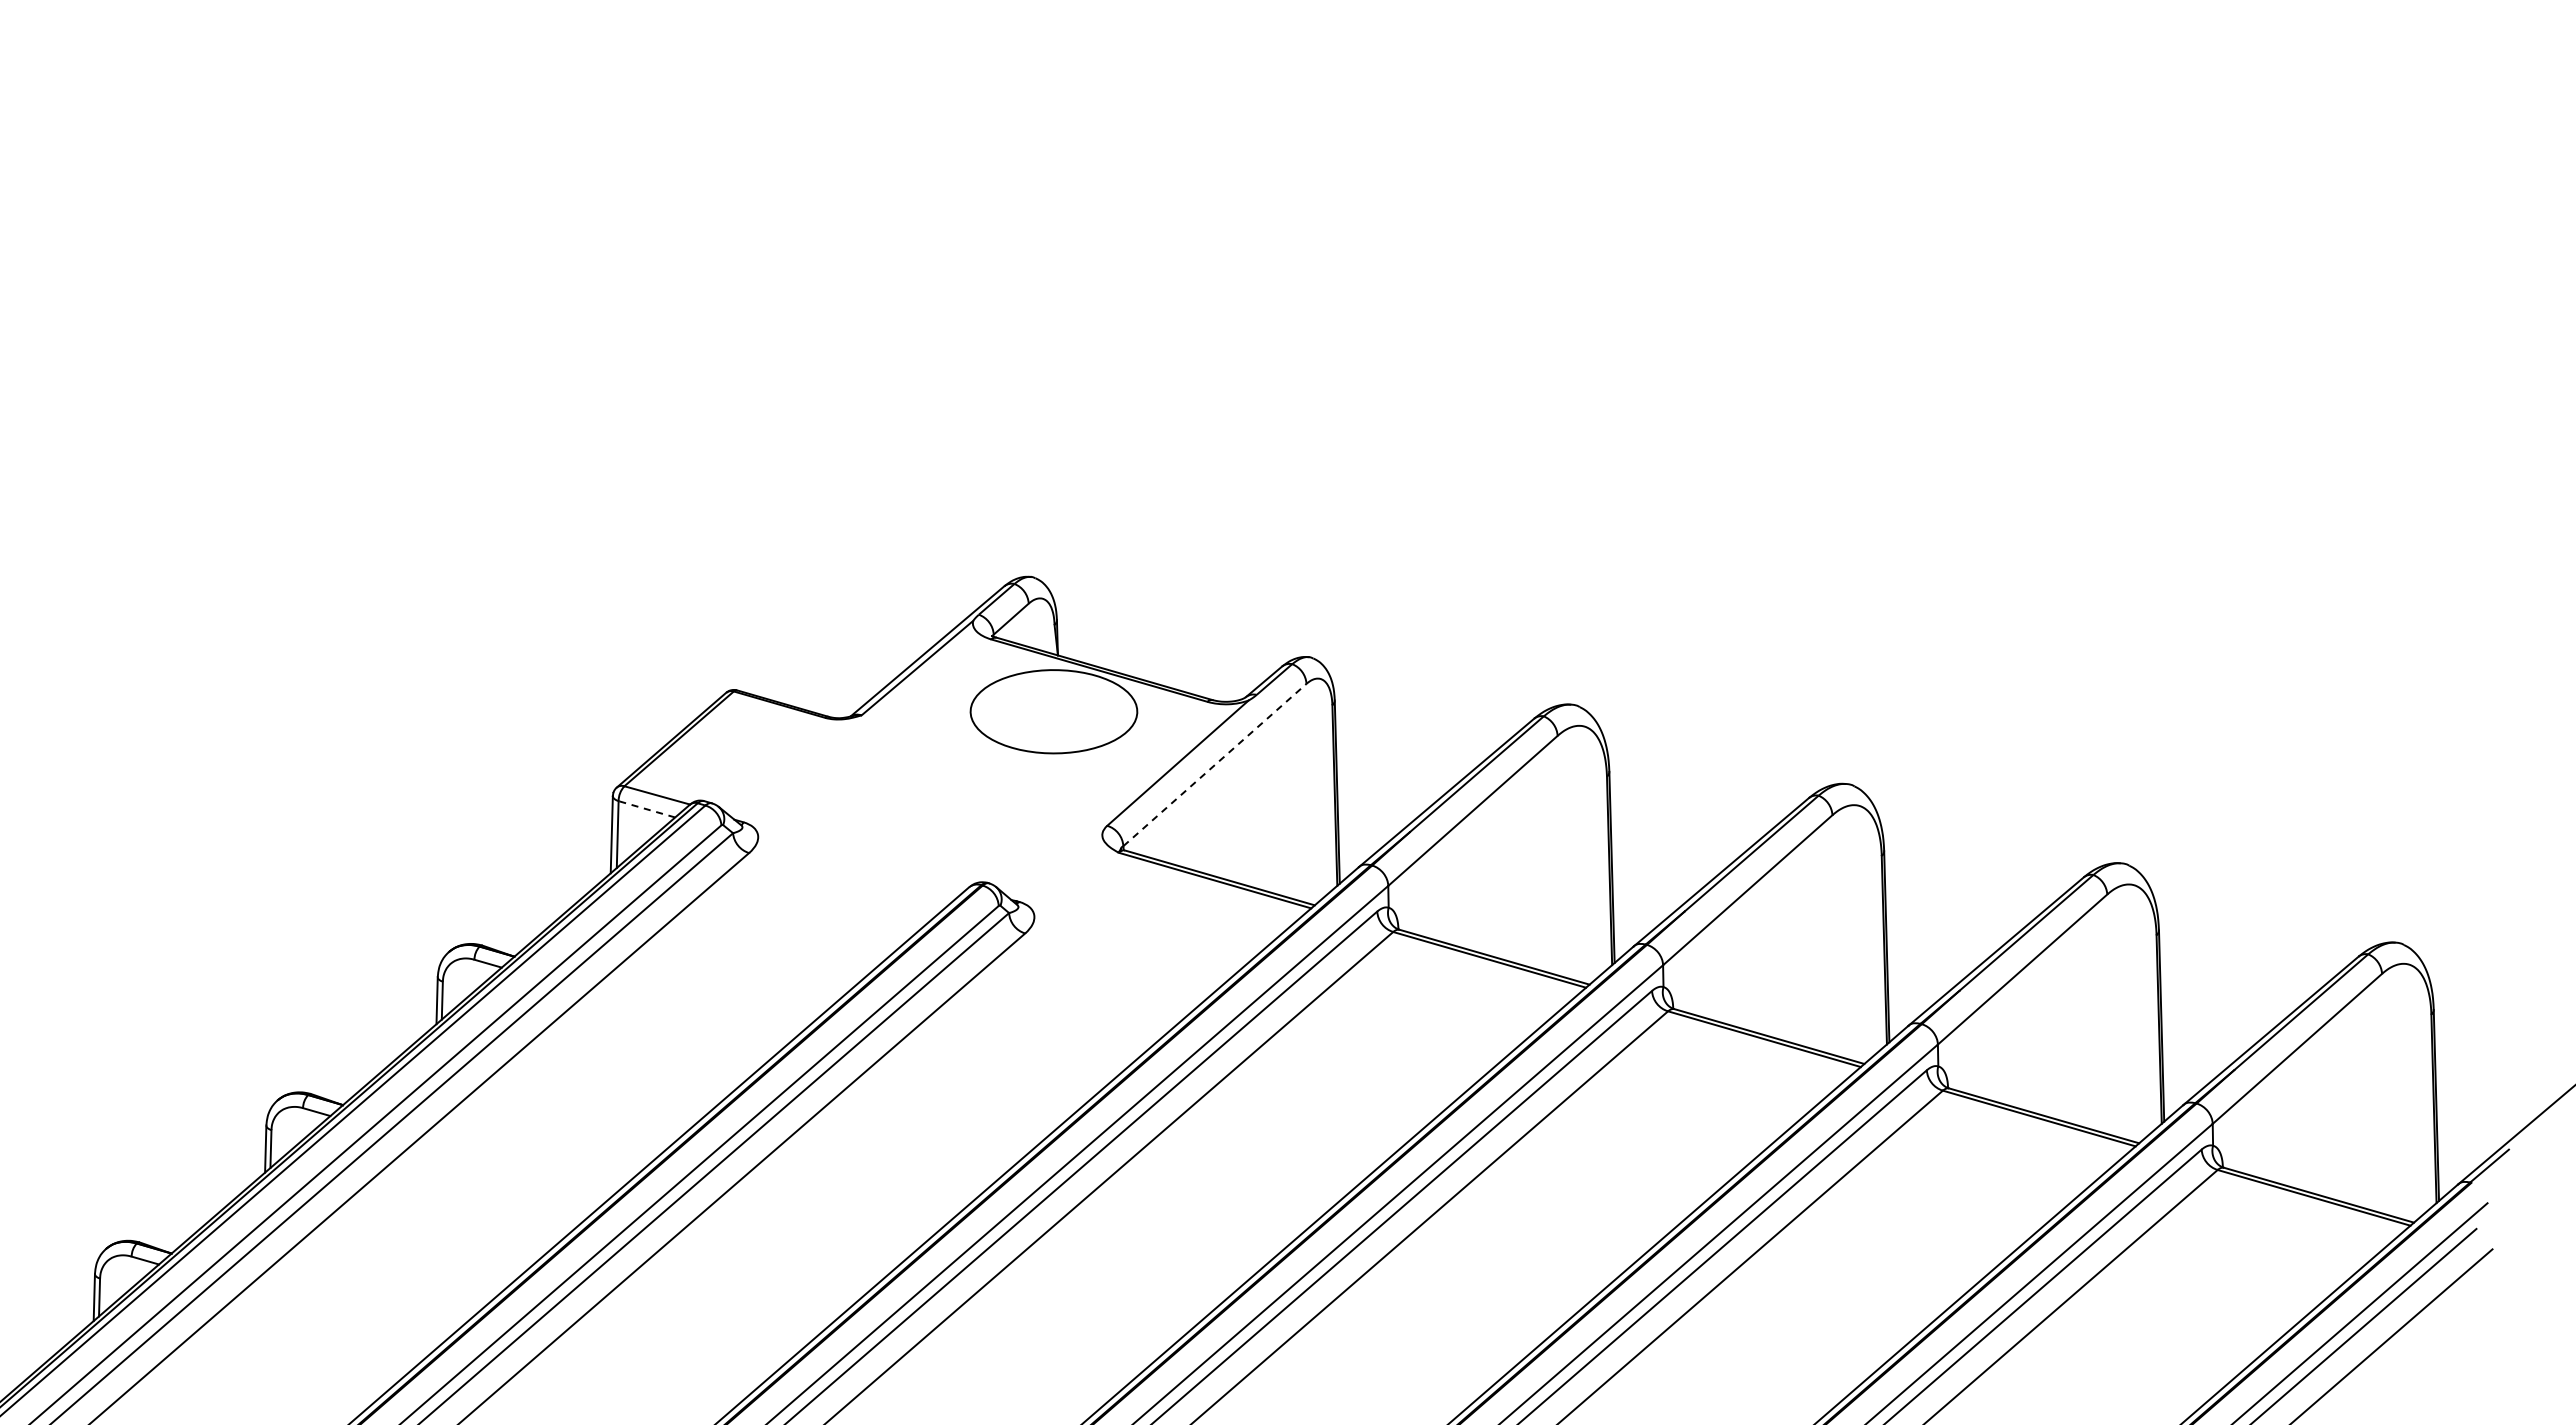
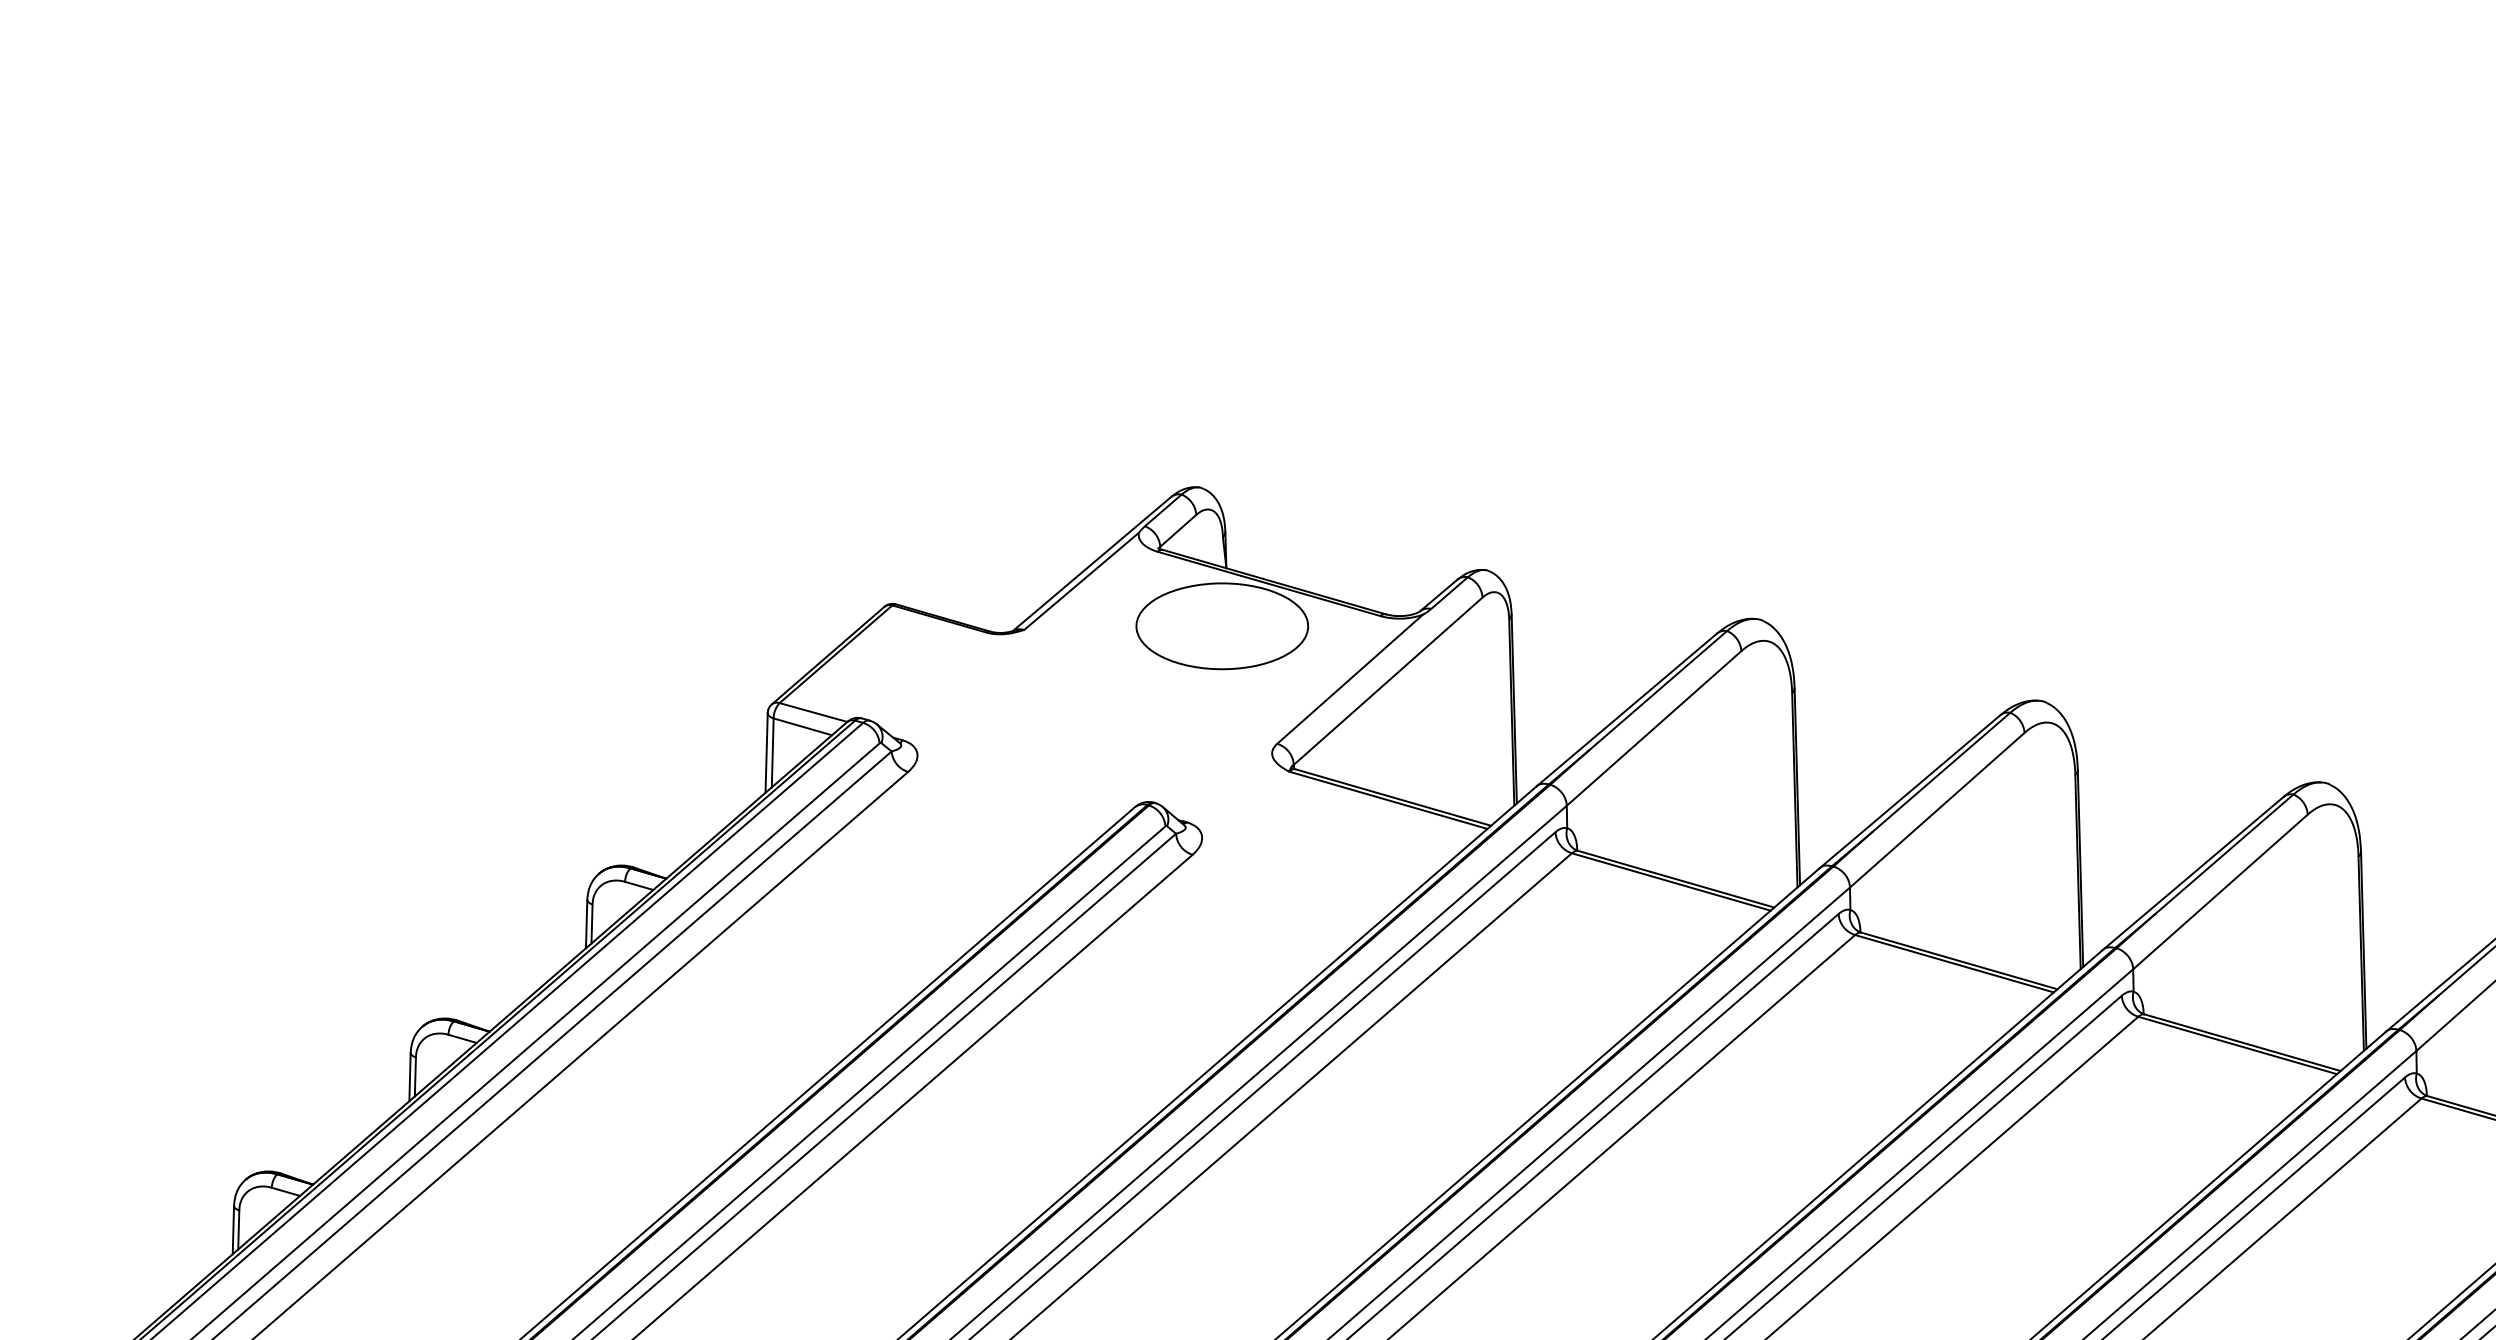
line: (1215, 764) -> (1388, 680), dashed -> solid
line: (646, 809) -> (802, 727), dashed -> solid

